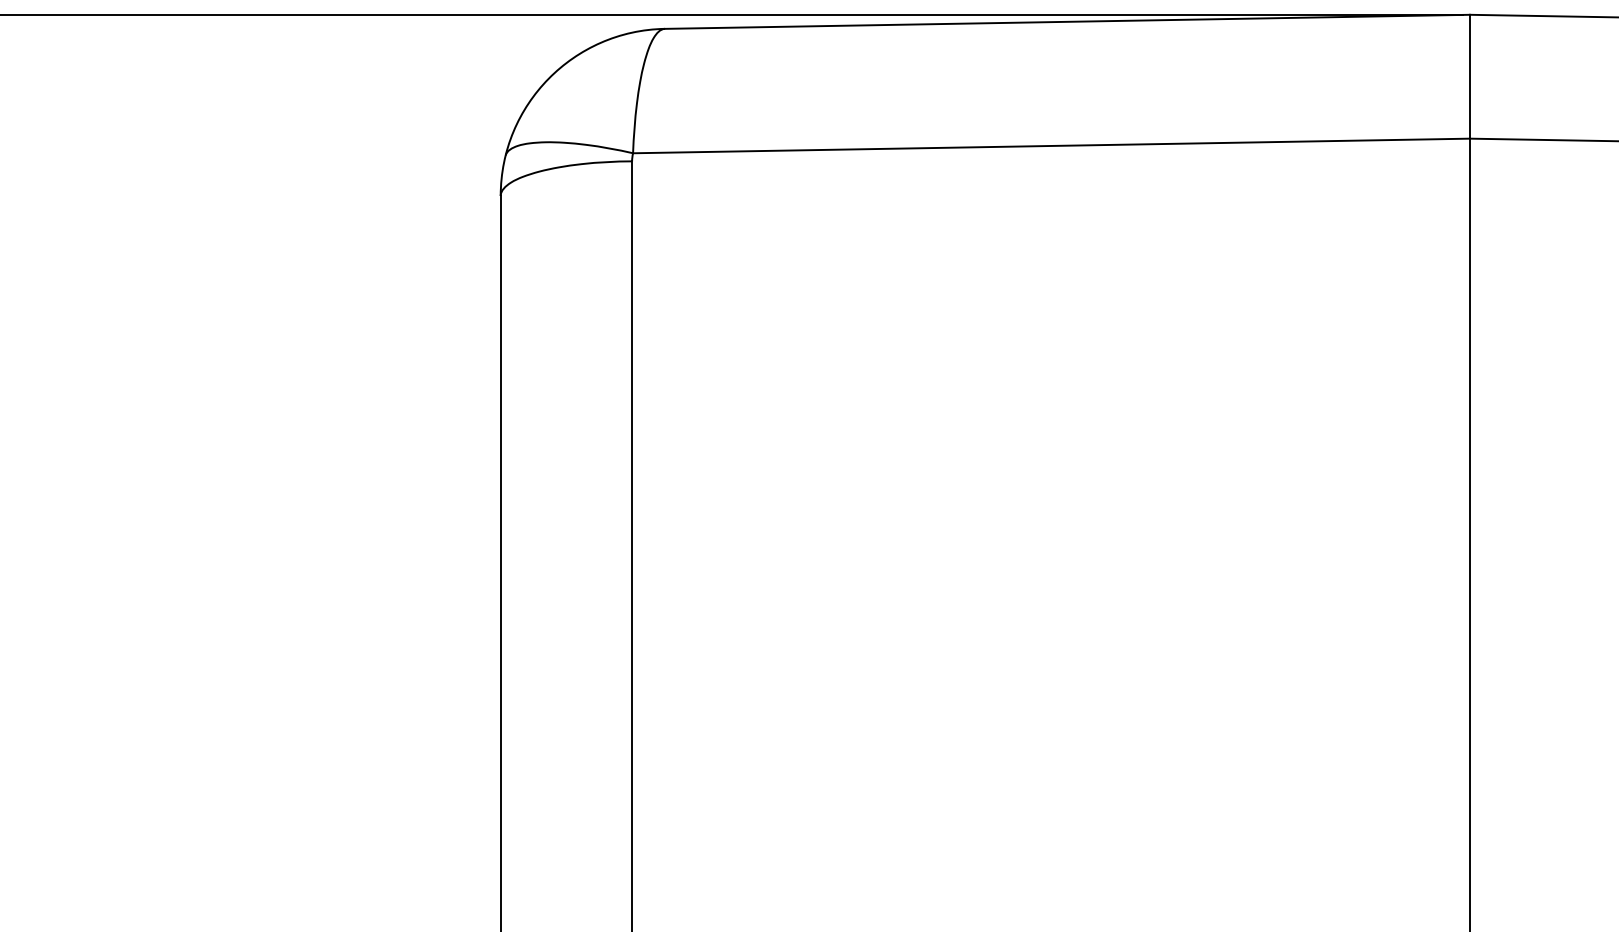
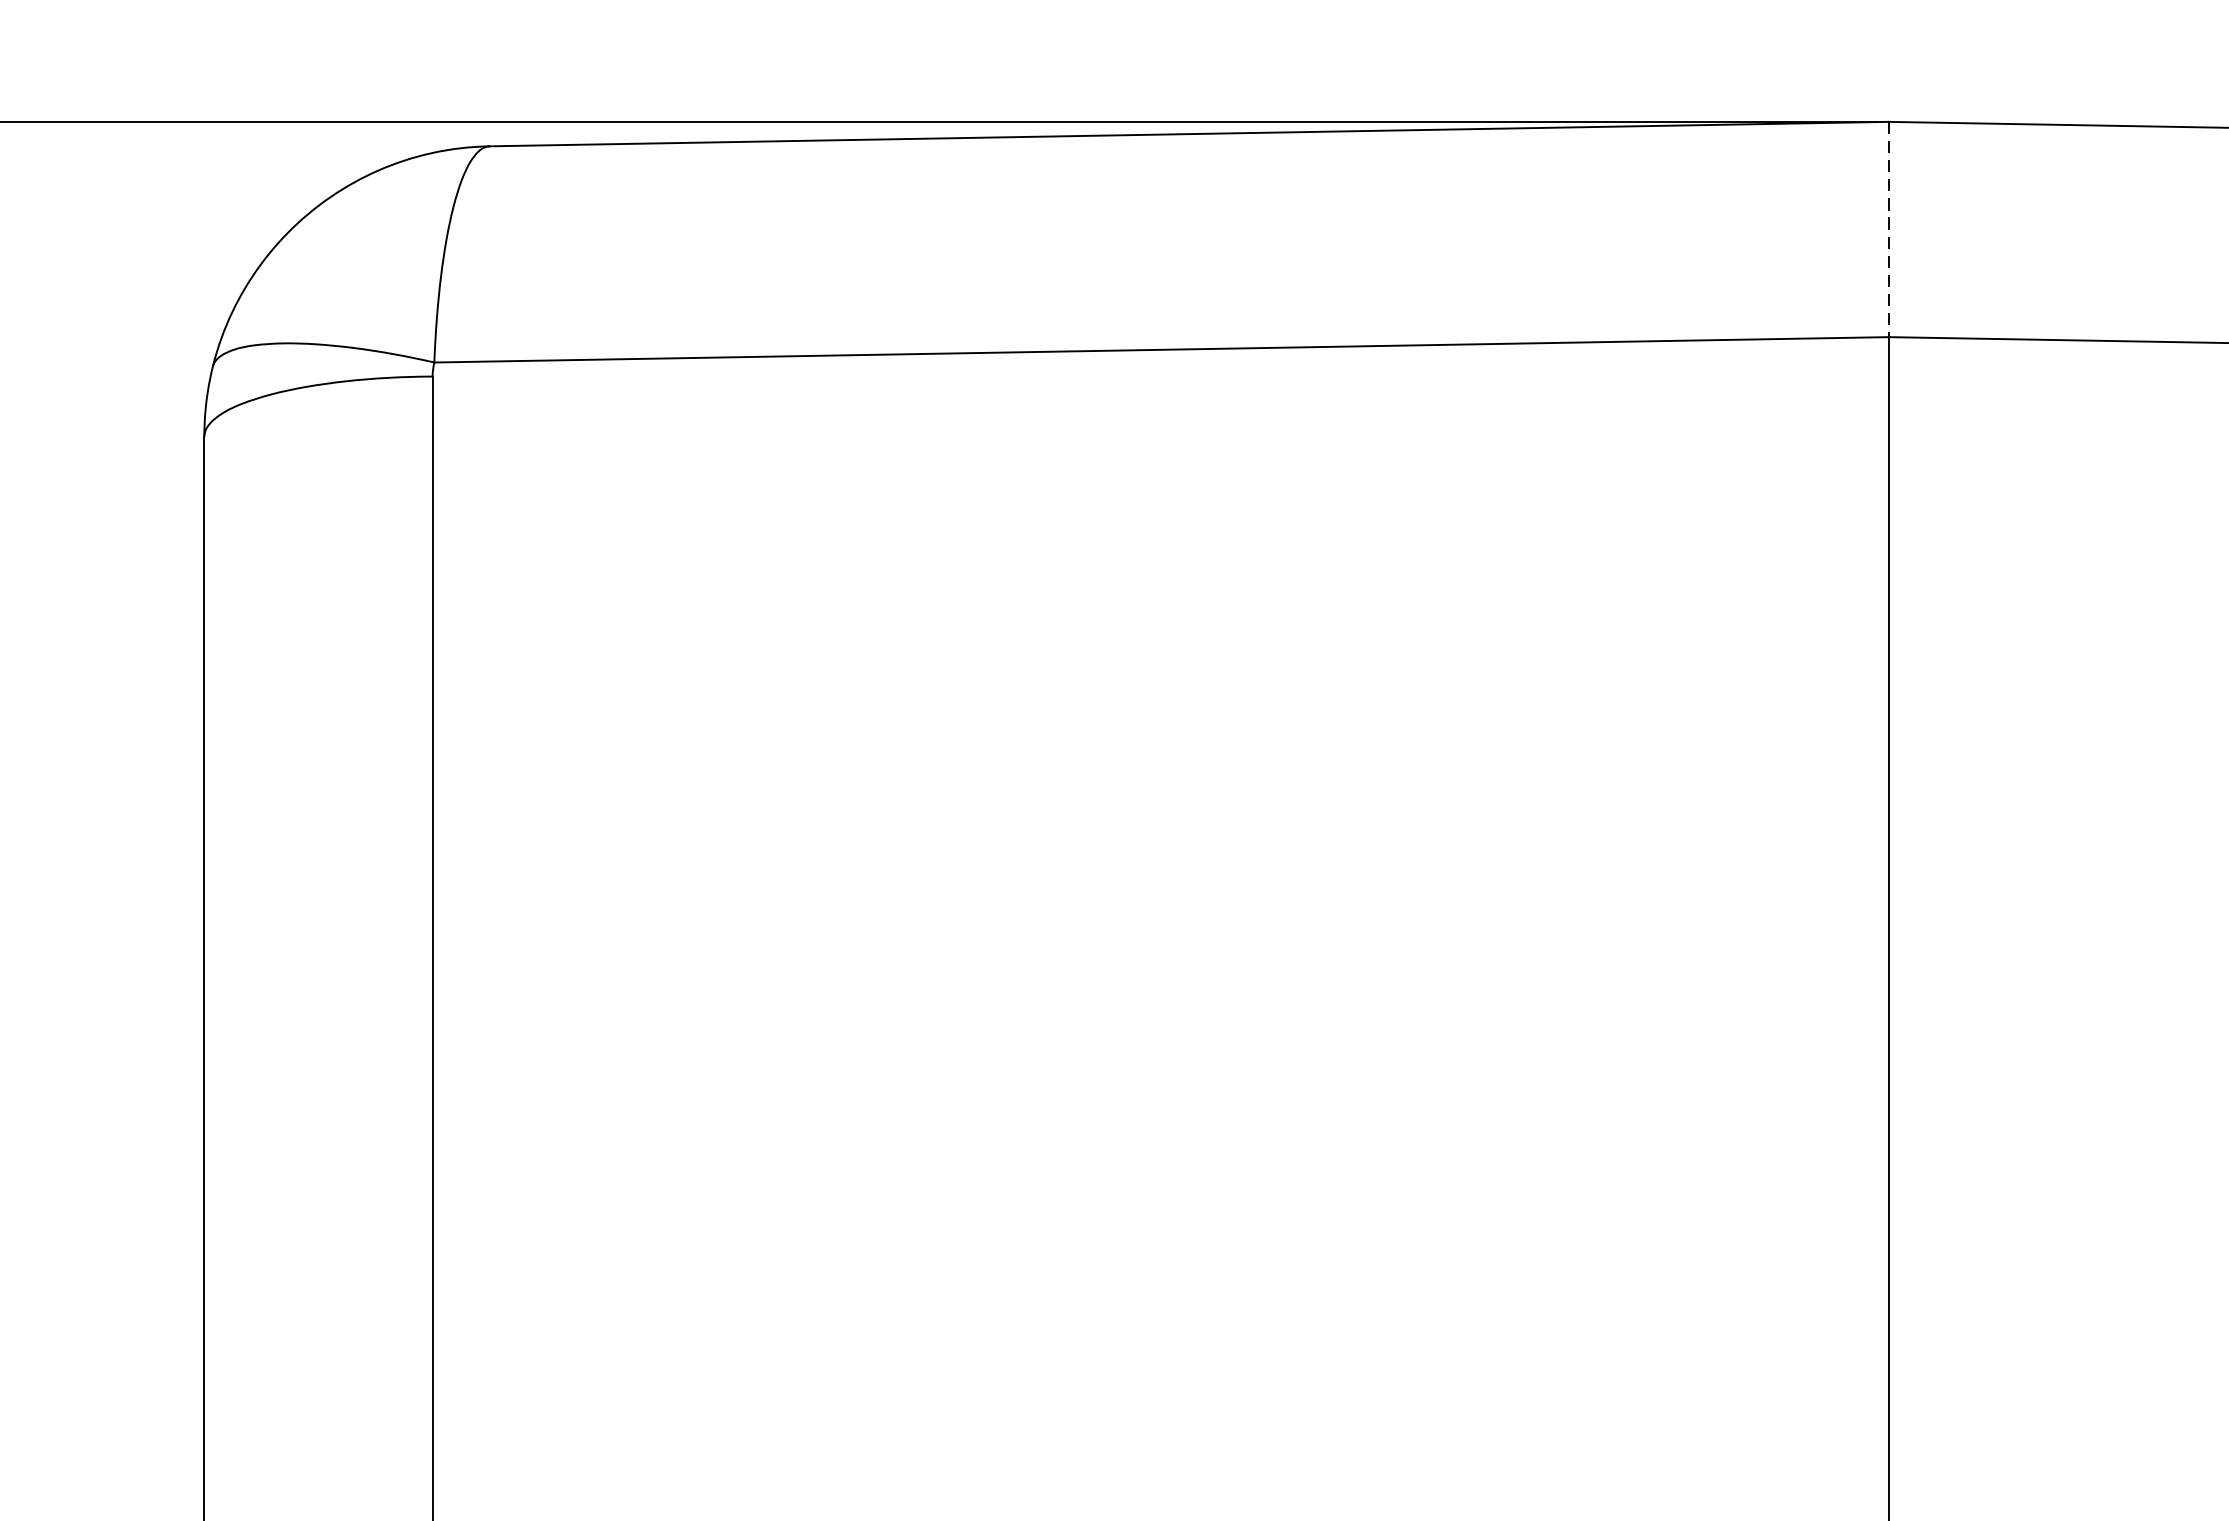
line: (1469, 76) -> (1887, 229), solid -> dashed

